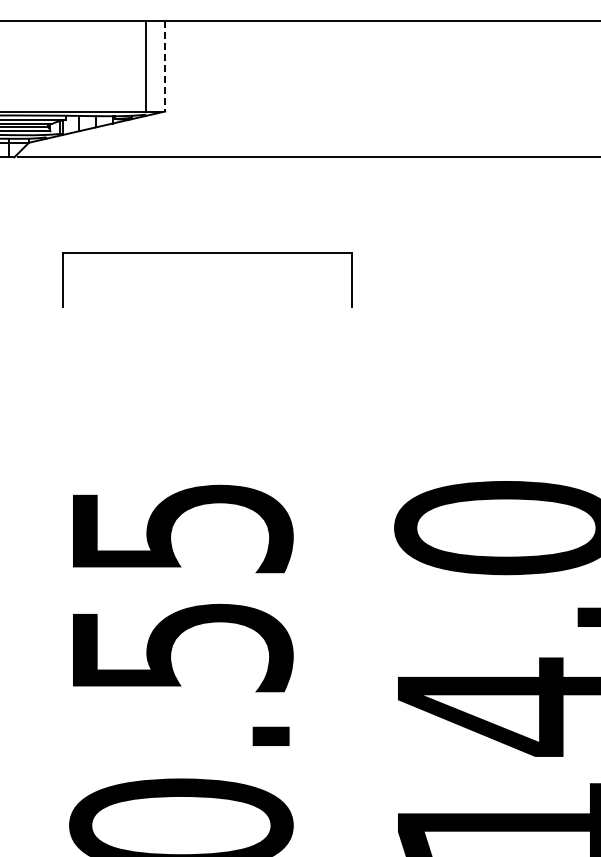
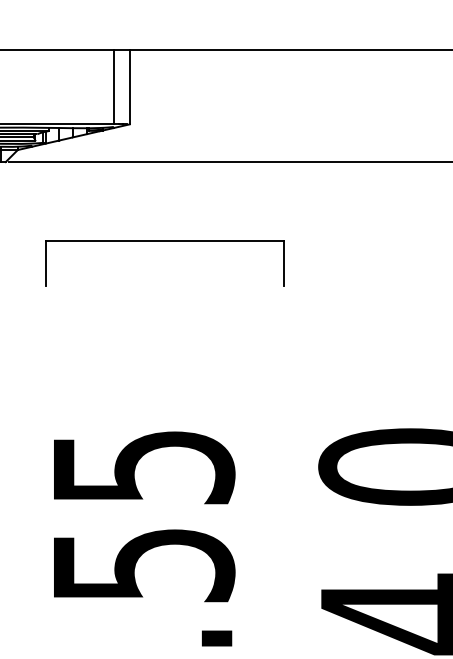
line: (165, 66) -> (130, 87), dashed -> solid

